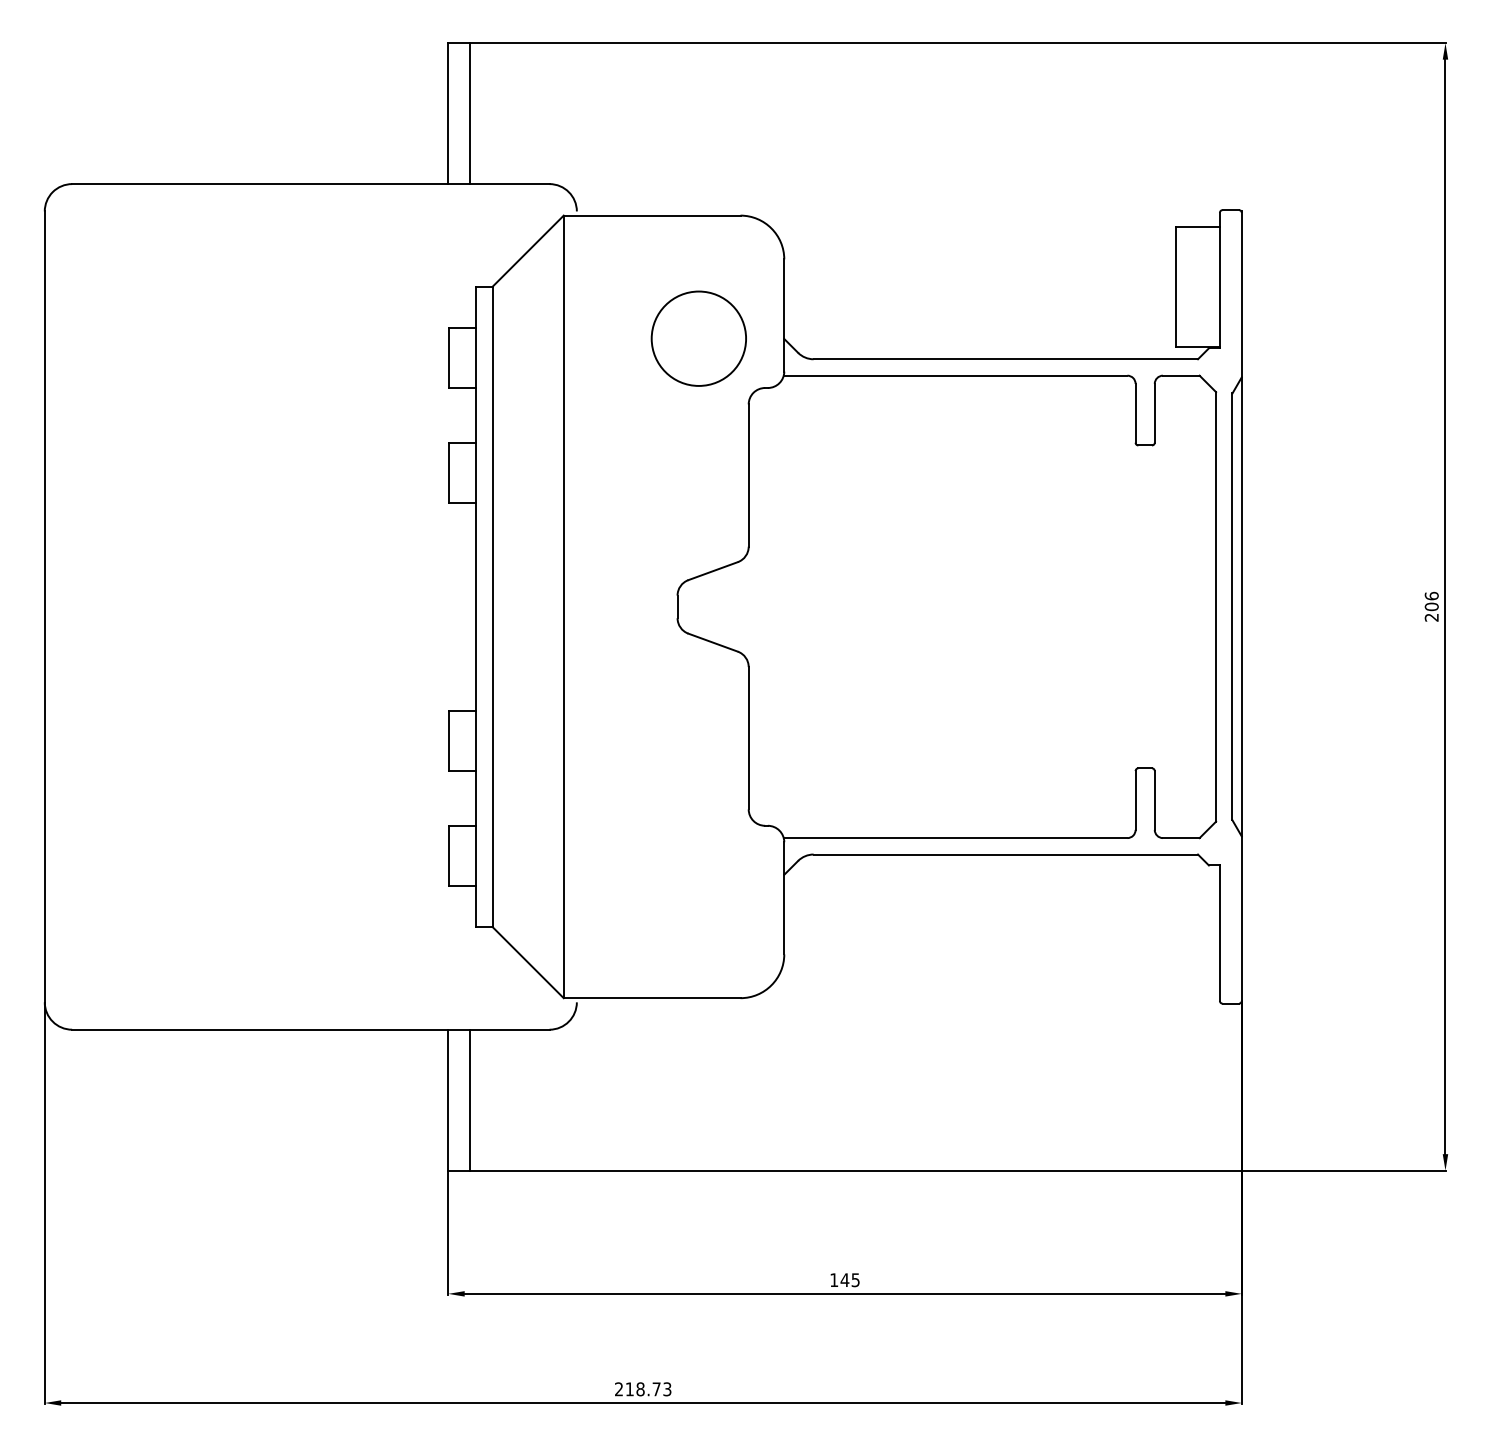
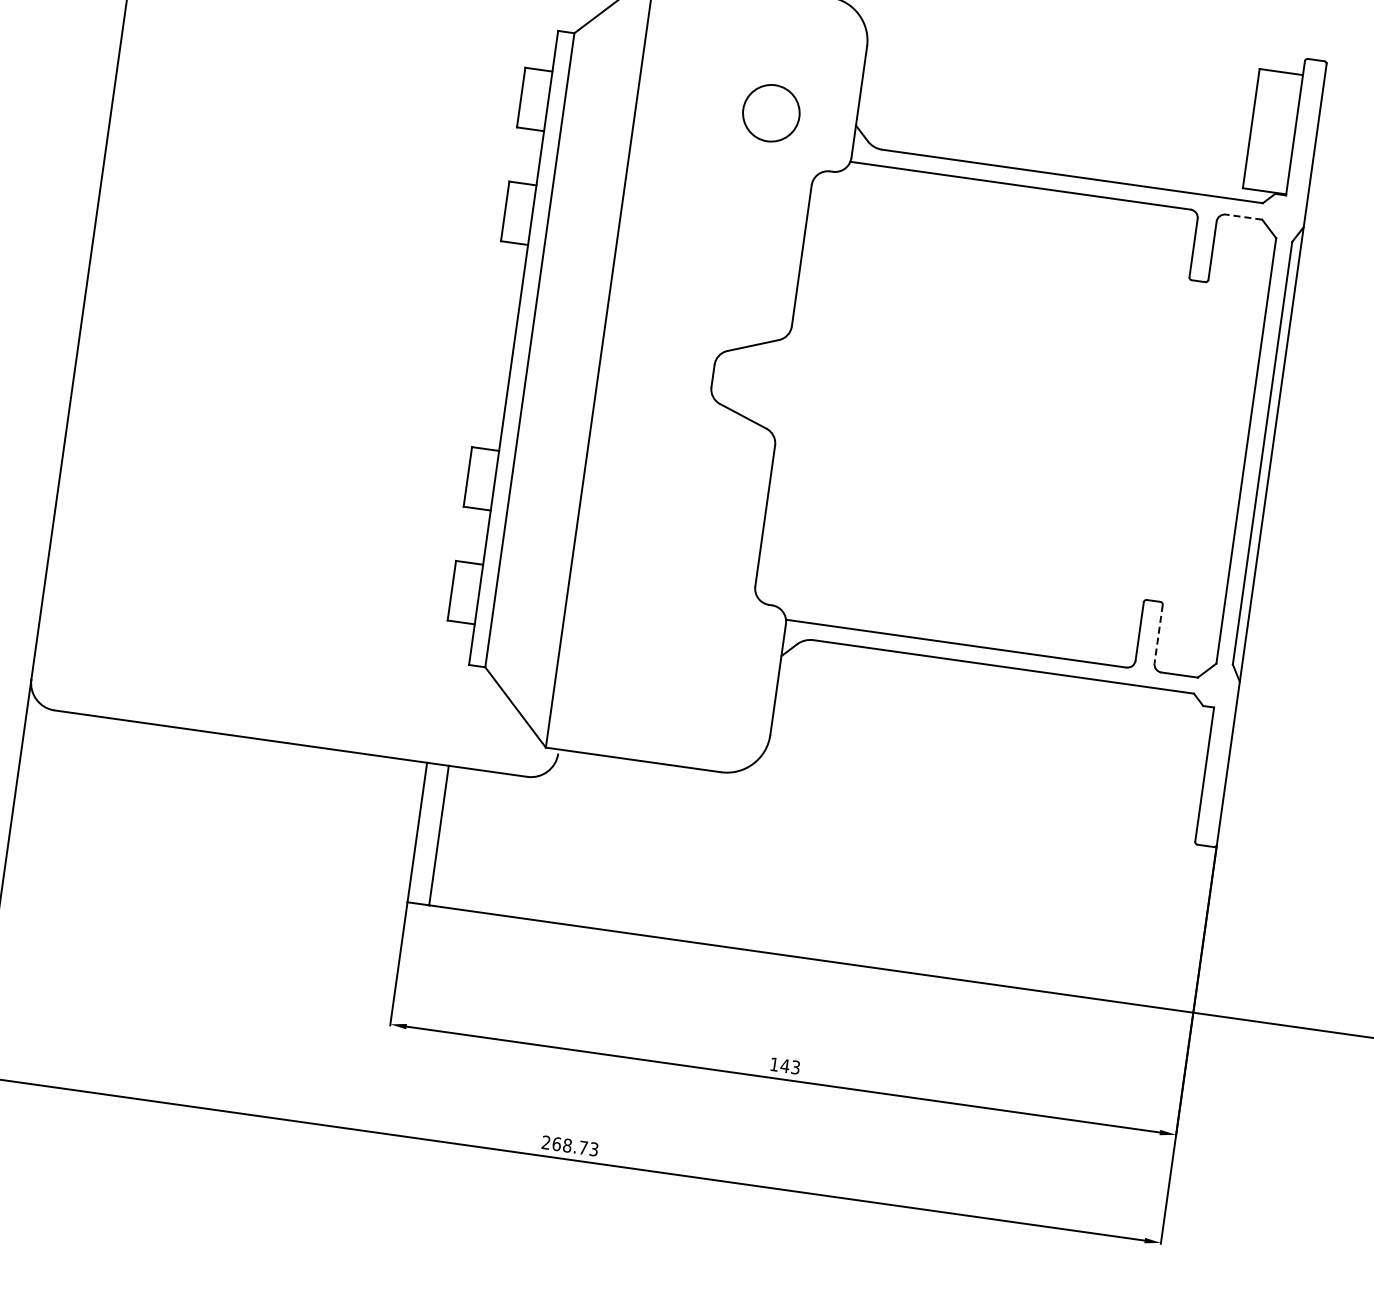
circle: (698, 338) -> (771, 113), size x0.6
line: (1180, 375) -> (1243, 216), solid -> dashed
line: (1154, 800) -> (1158, 634), solid -> dashed
text: (855, 1279) -> (795, 1066), 145 -> 143
text: (629, 1389) -> (556, 1144), 218.73 -> 268.73

